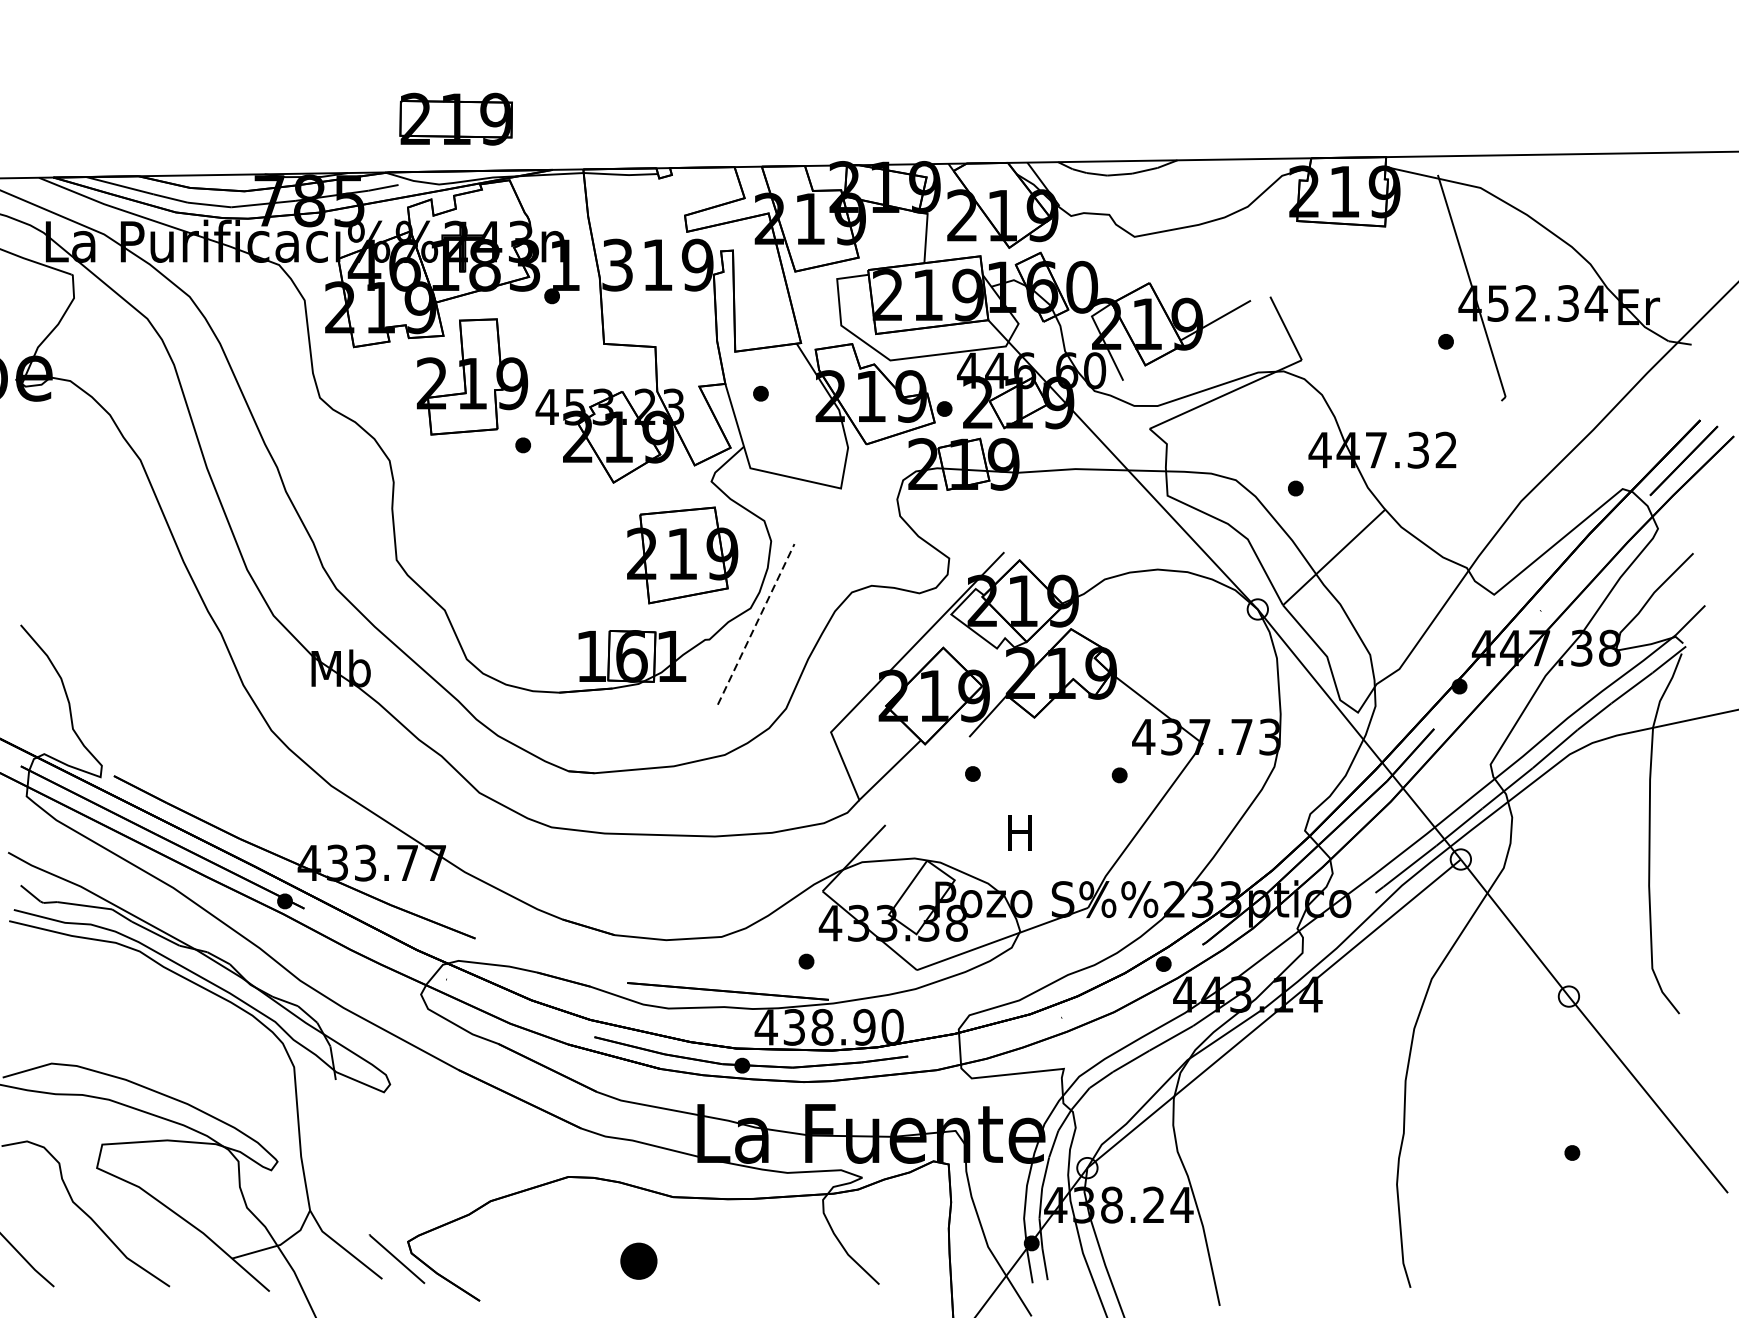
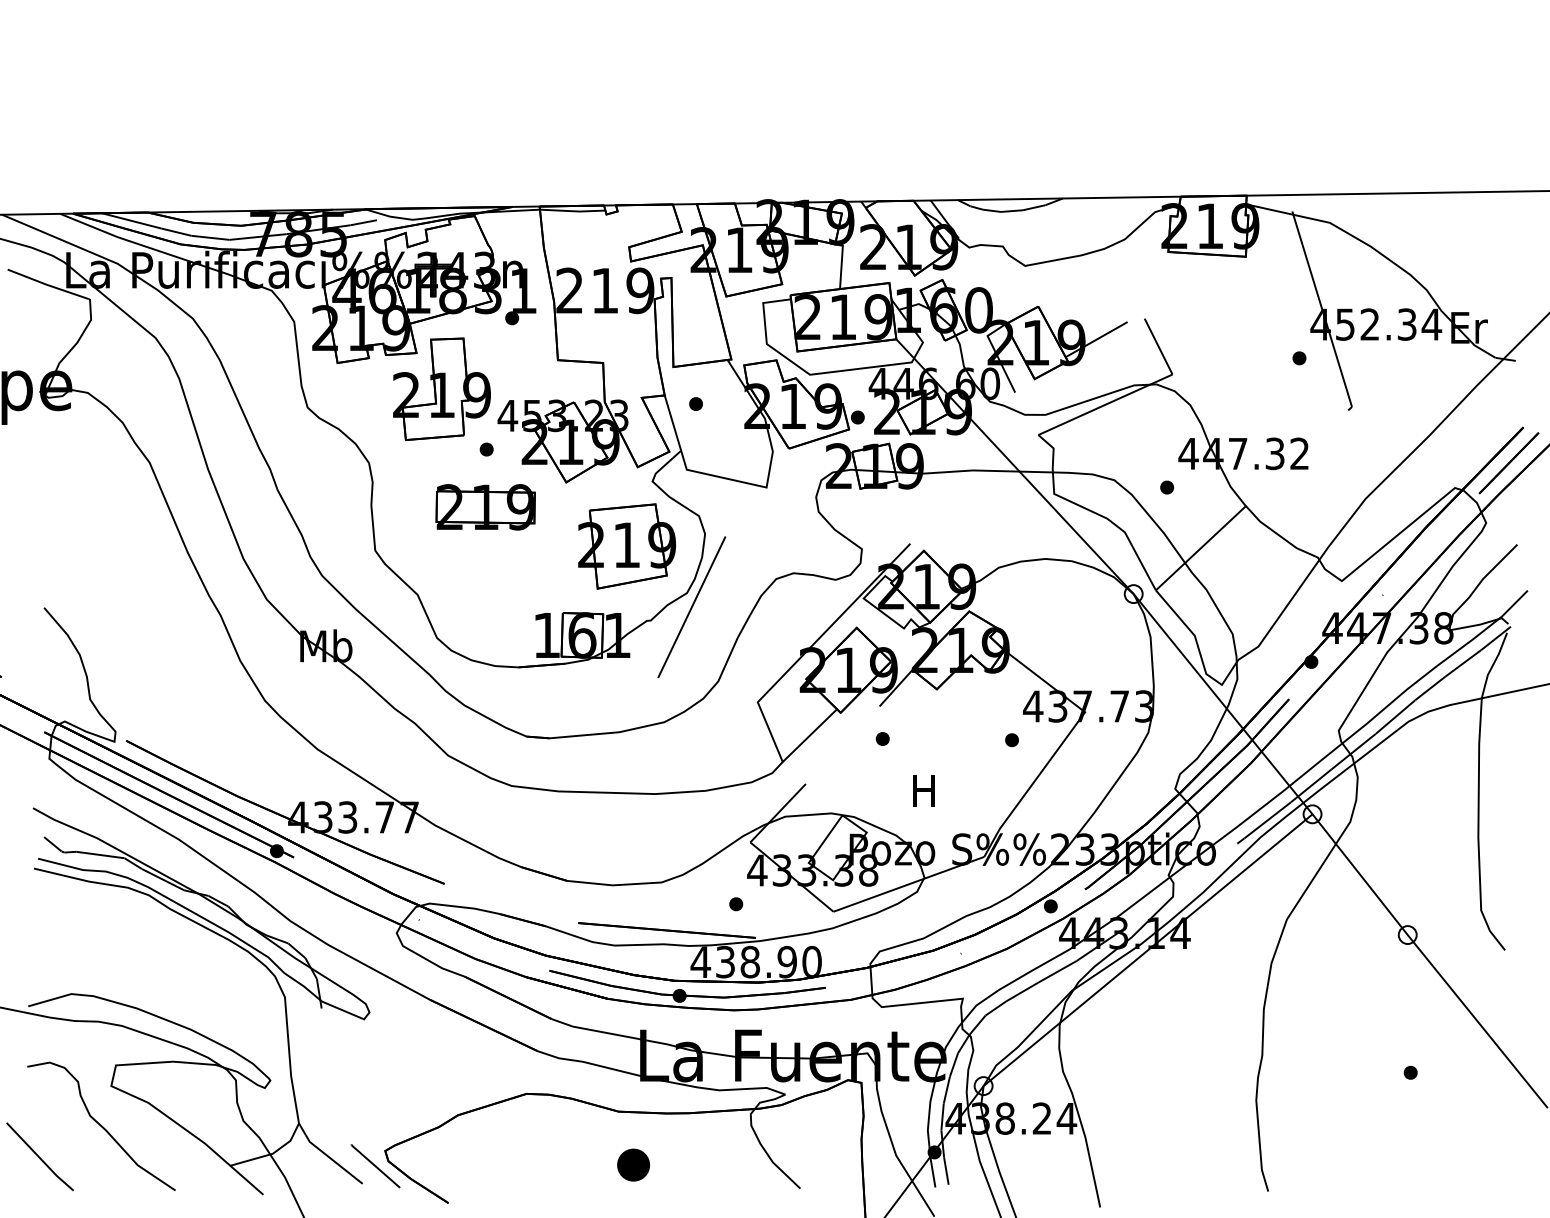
part: (455, 119) -> (485, 507), moved
text: (617, 264) -> (569, 290), 319 -> 219
line: (756, 623) -> (692, 606), dashed -> solid
part: (638, 1260) -> (633, 1164), moved

